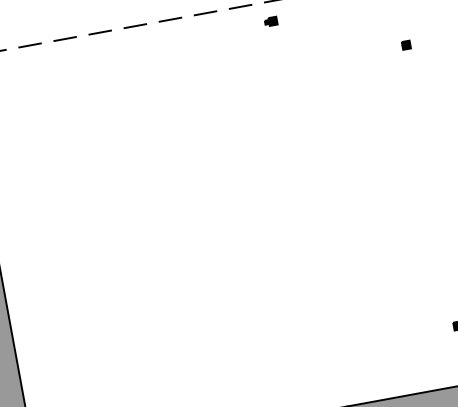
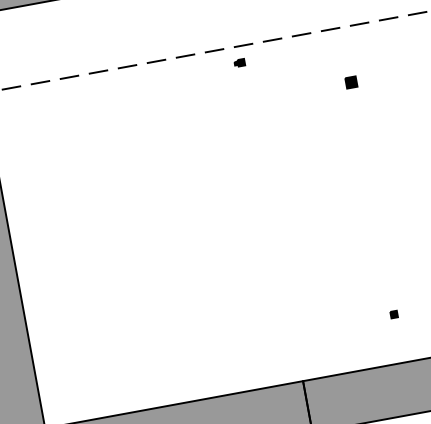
part: (406, 45) -> (351, 82), size x1.6

